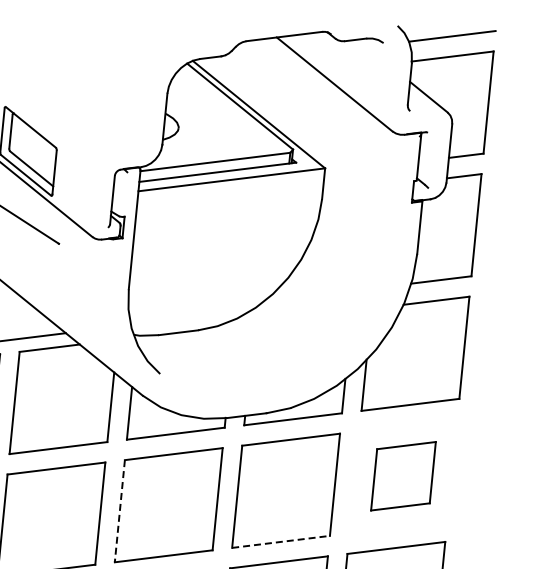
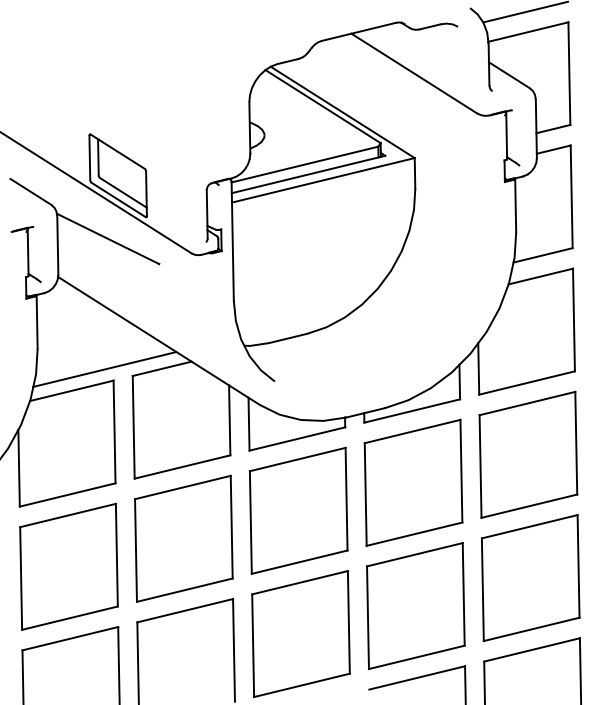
part: (403, 476) -> (528, 454), size x1.67
line: (119, 512) -> (250, 523), dashed -> solid
line: (281, 542) -> (415, 534), dashed -> solid

